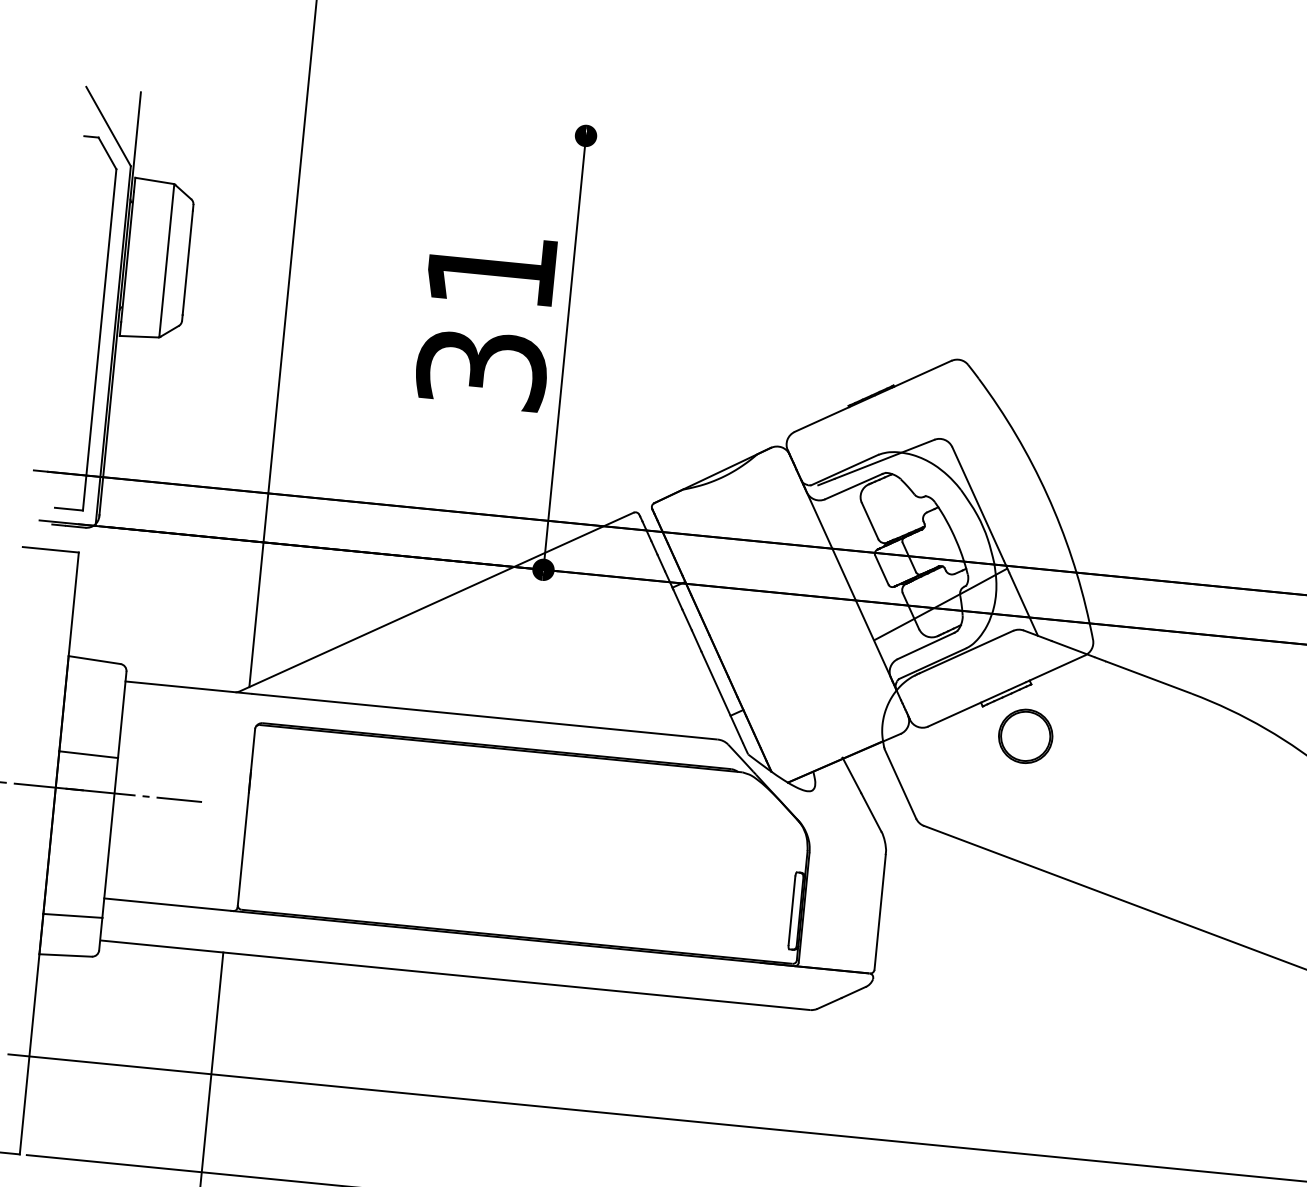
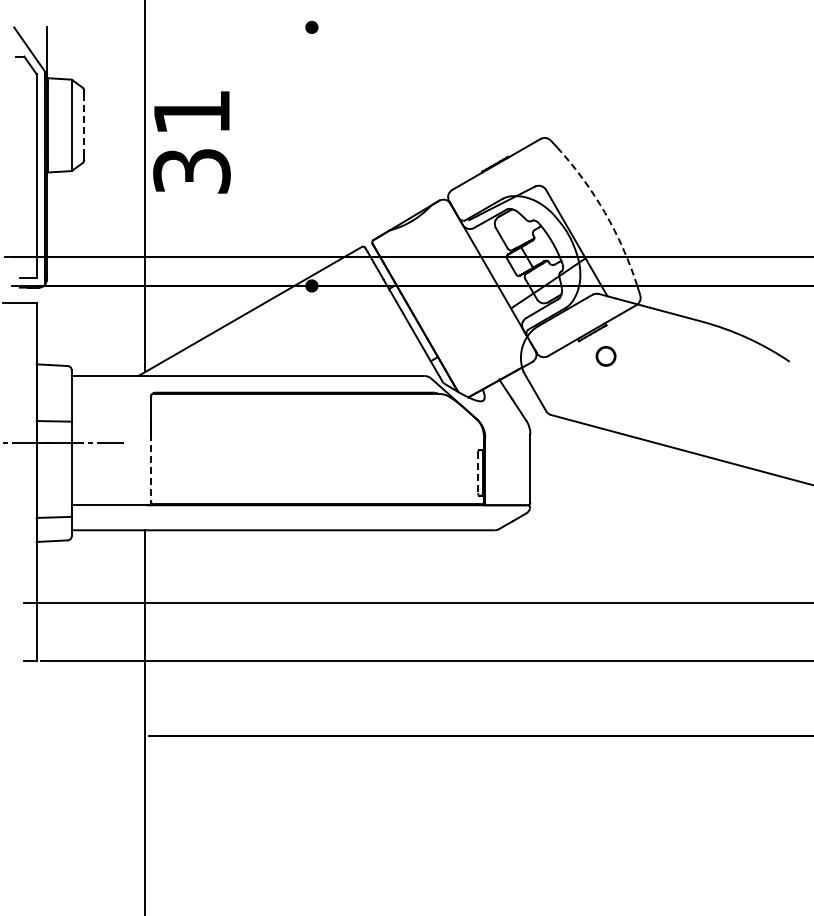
line: (188, 263) -> (84, 125), solid -> dashed
text: (485, 321) -> (191, 142), moved
line: (564, 352) -> (311, 156), removed
arc: (1046, 494) -> (604, 212), solid -> dashed
part: (1024, 736) -> (605, 356), size x0.6
line: (242, 851) -> (150, 469), solid -> dashed
line: (792, 912) -> (478, 473), solid -> dashed

